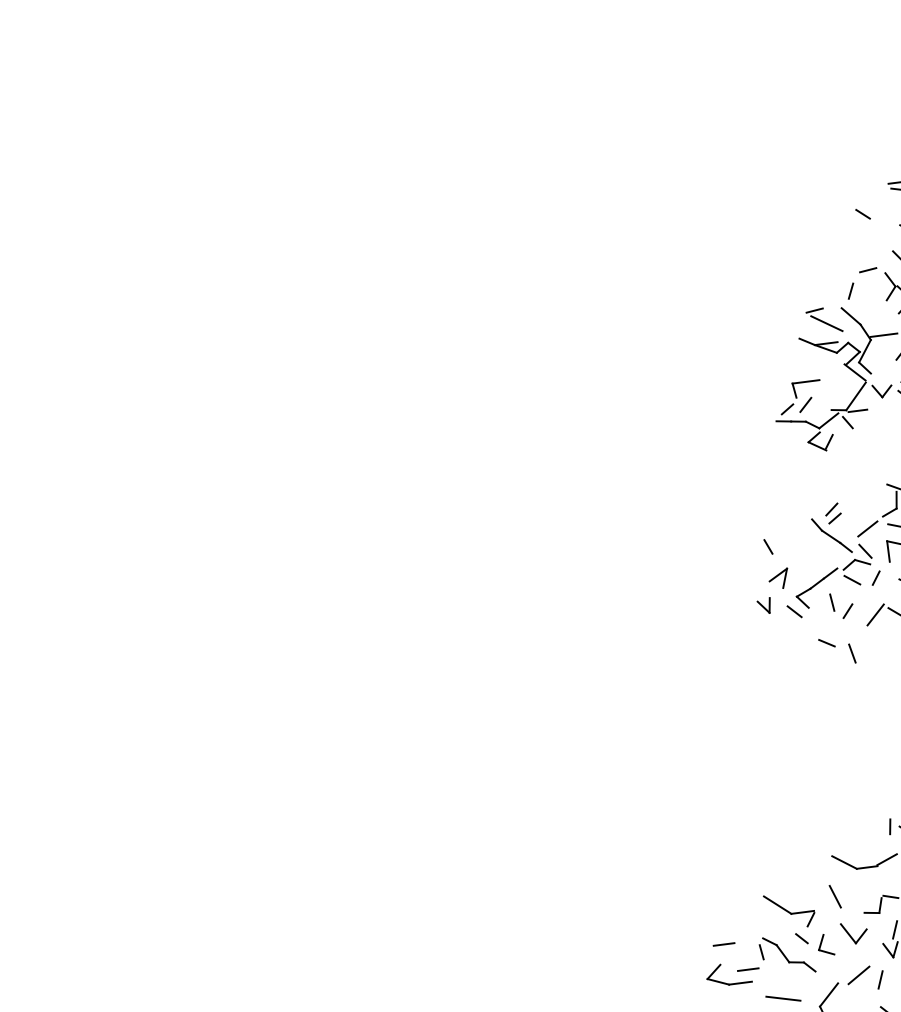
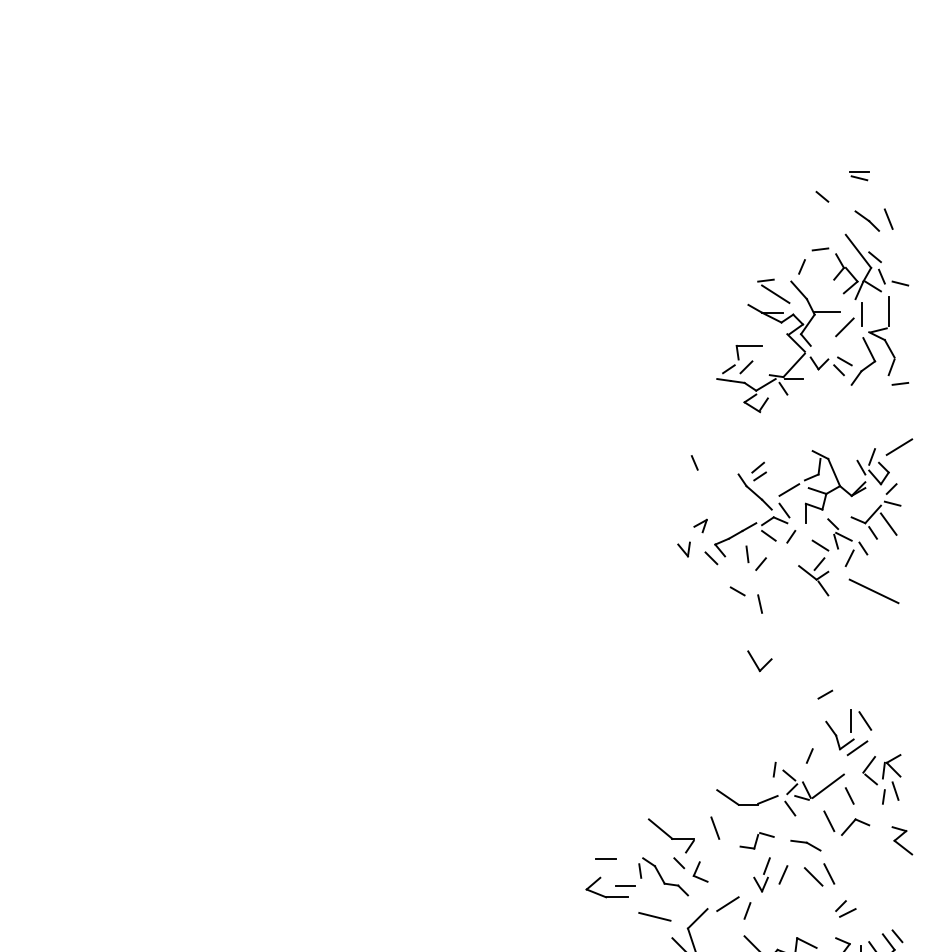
line: (768, 546) -> (694, 462), moved
part: (778, 578) -> (700, 525), size x0.7
line: (875, 614) -> (786, 570), removed
part: (854, 933) -> (759, 661), moved

